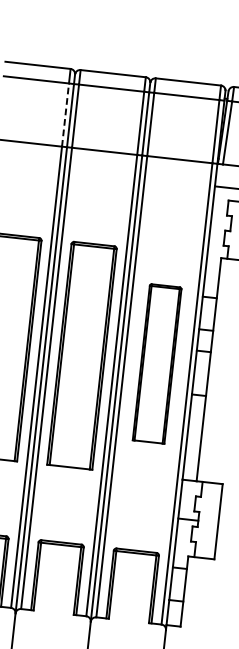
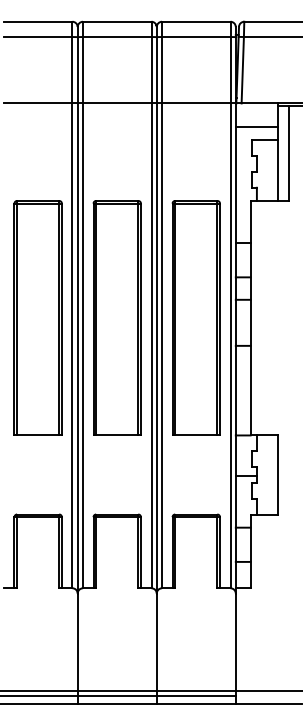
line: (65, 114) -> (72, 69), dashed -> solid
part: (156, 363) -> (195, 317), size x1.43

